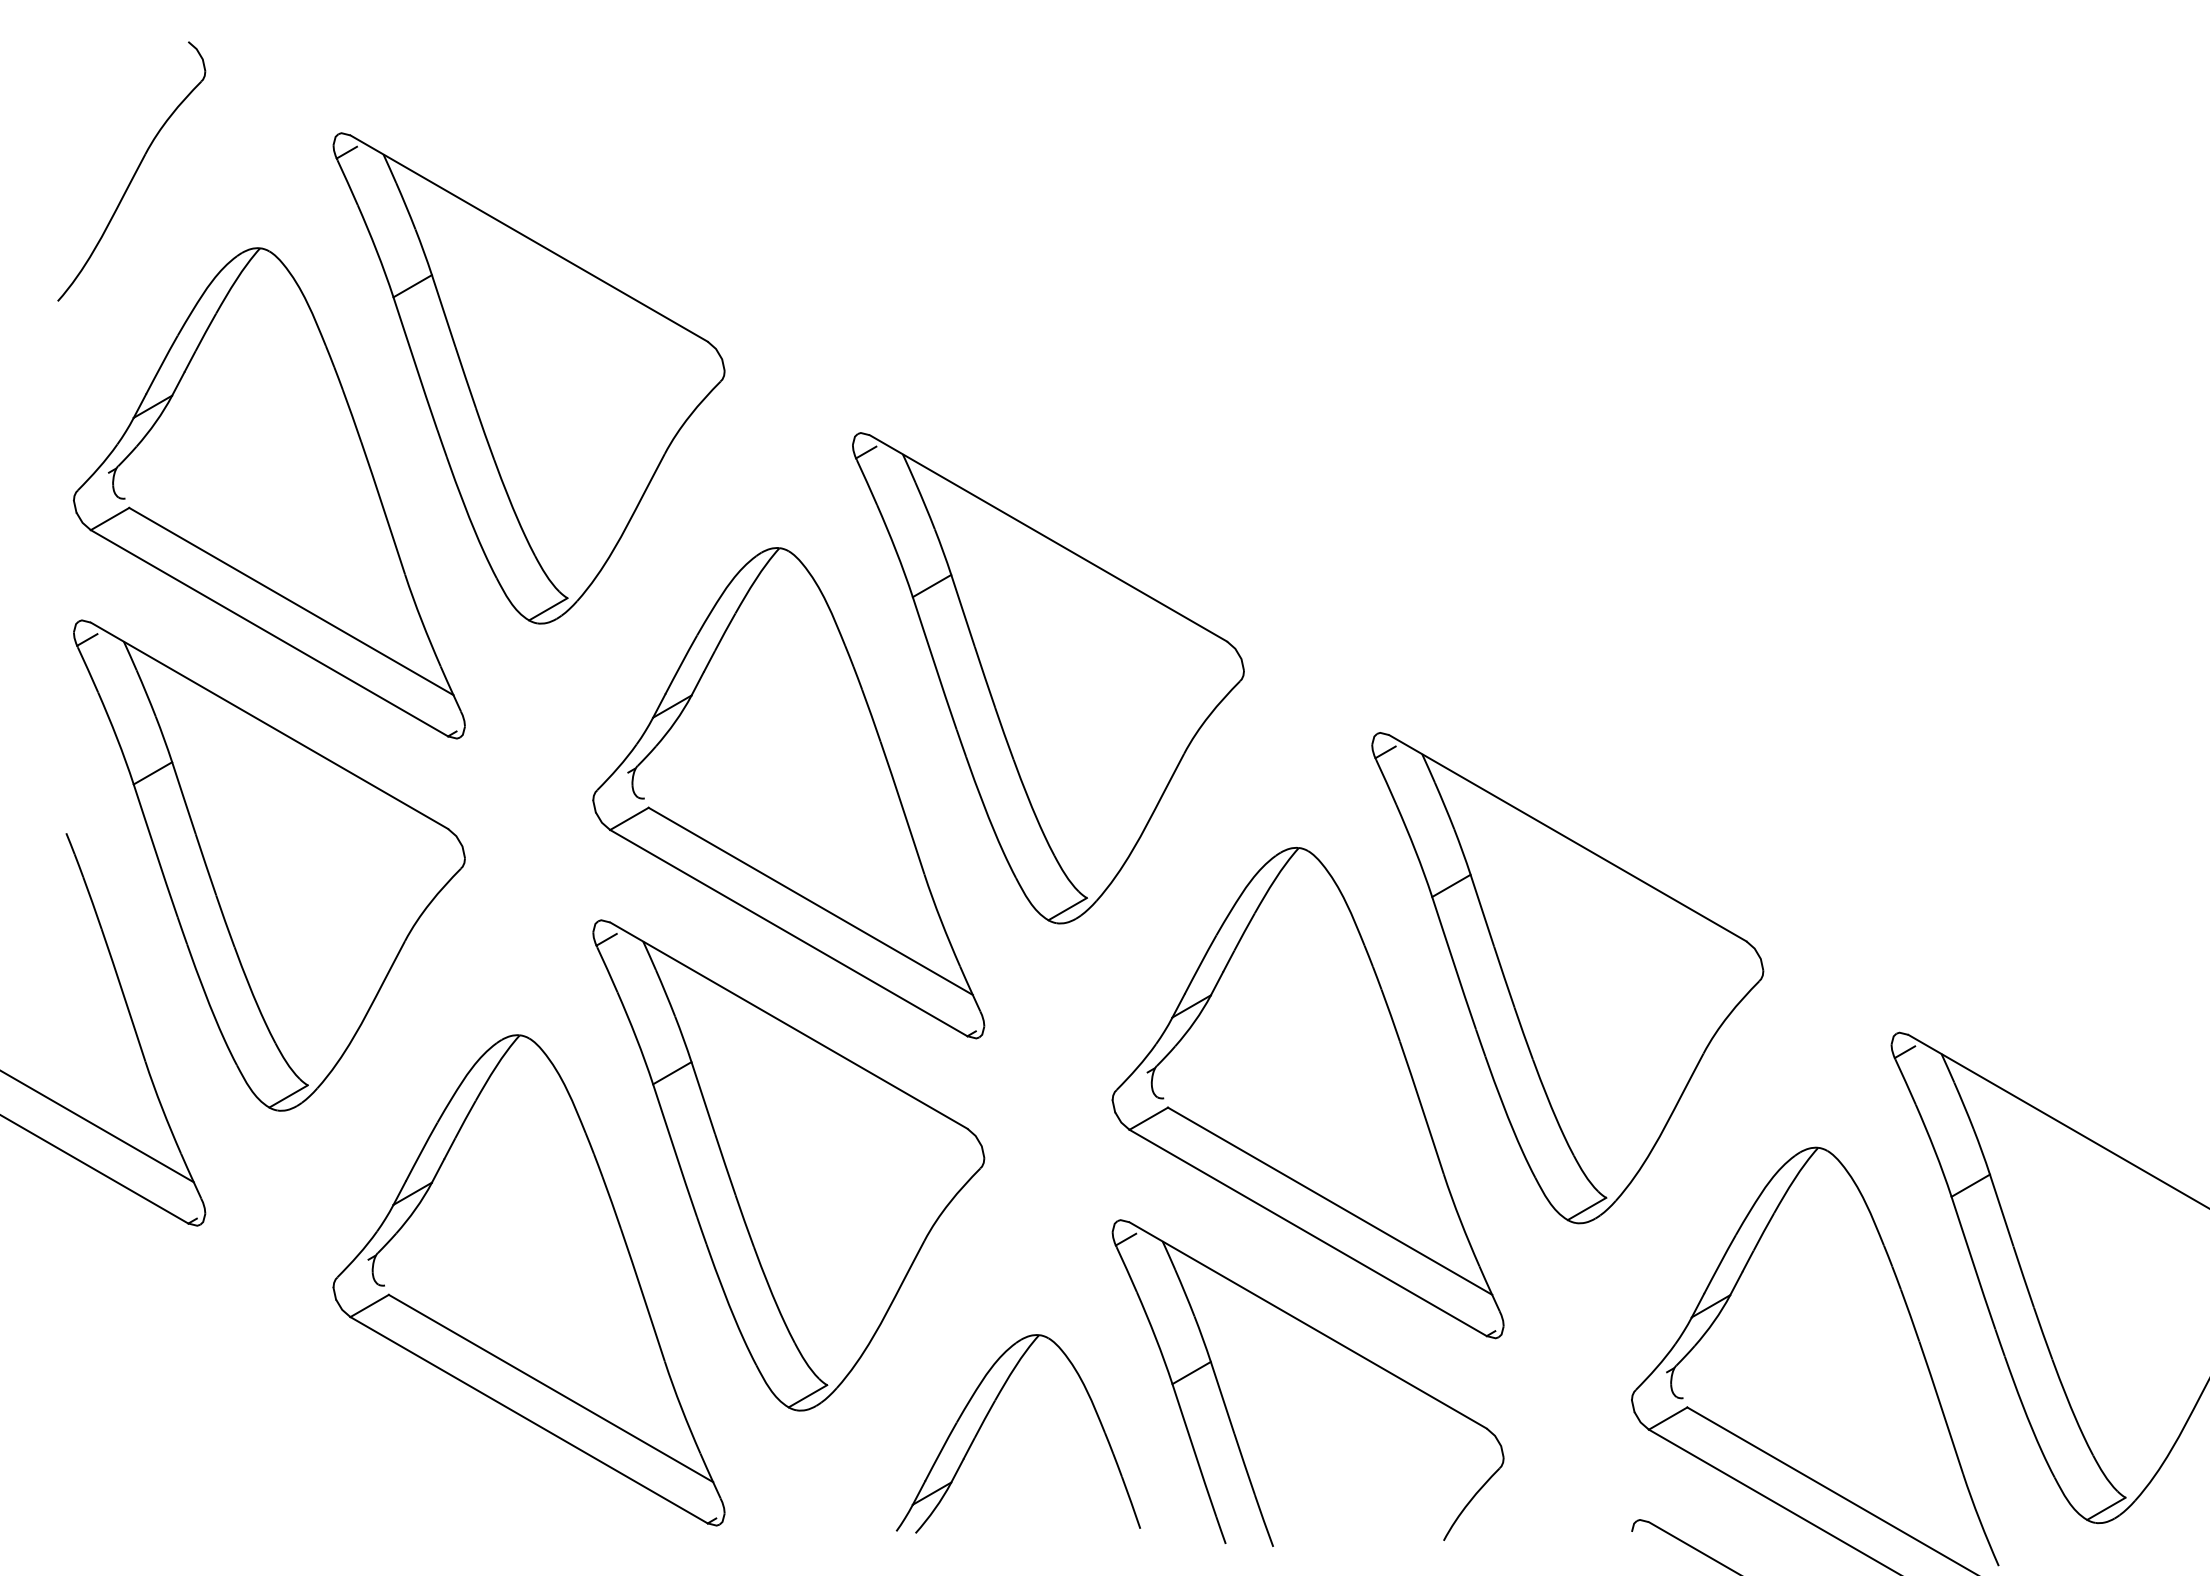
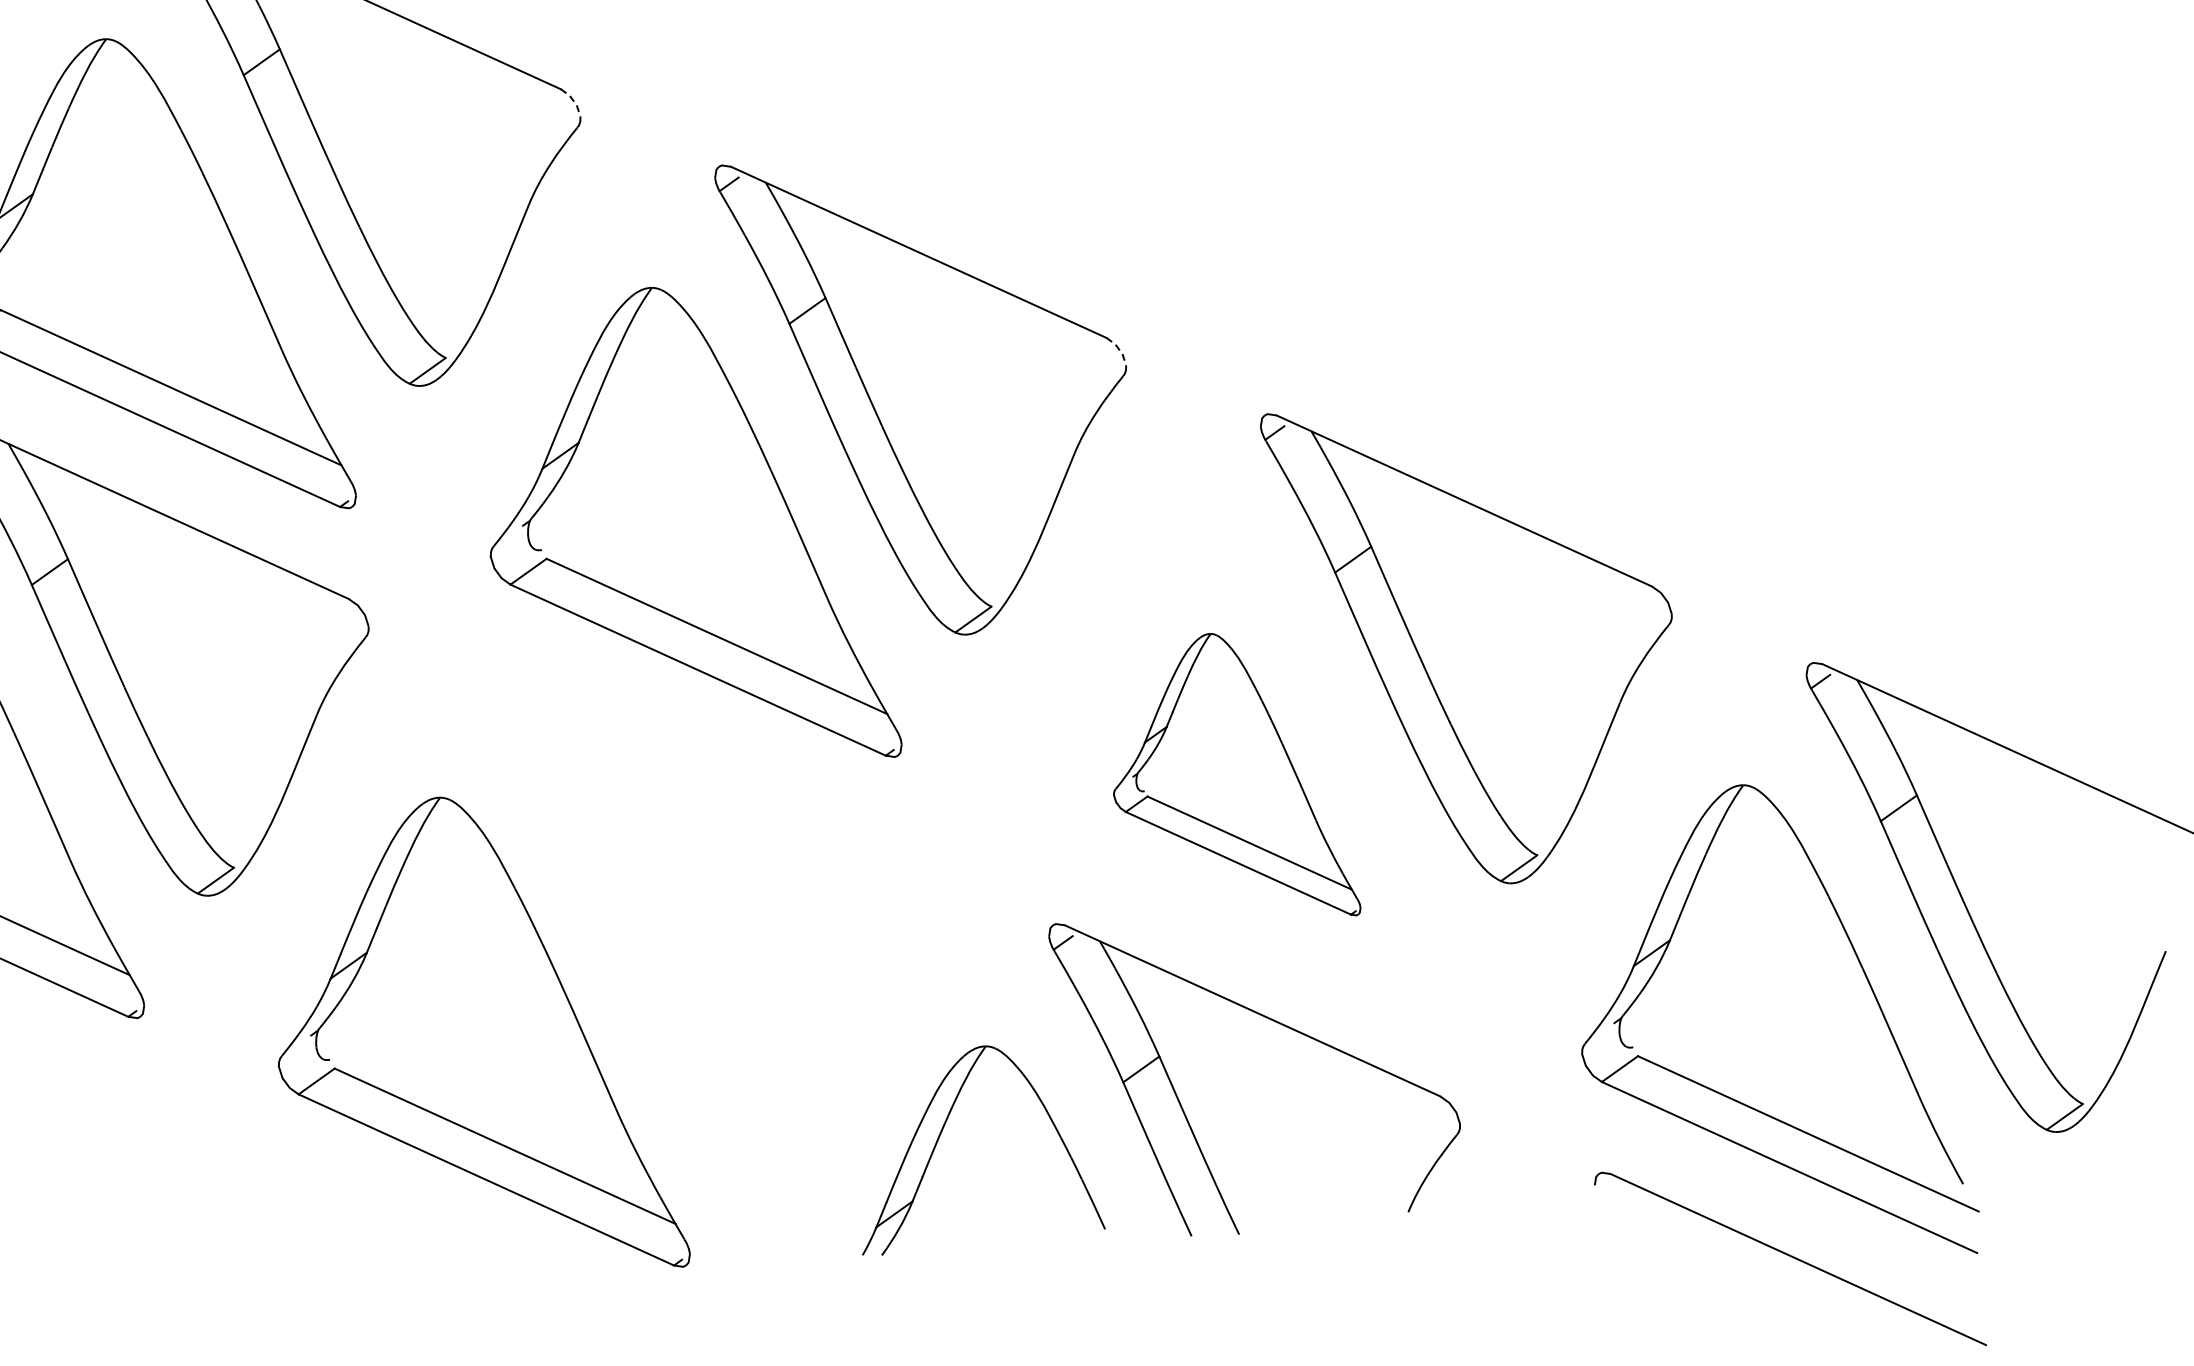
line: (719, 354) -> (573, 100), solid -> dashed
line: (1238, 654) -> (1119, 349), solid -> dashed
part: (1307, 1093) -> (1229, 780), size x0.6
part: (788, 1165) -> (720, 901), removed

